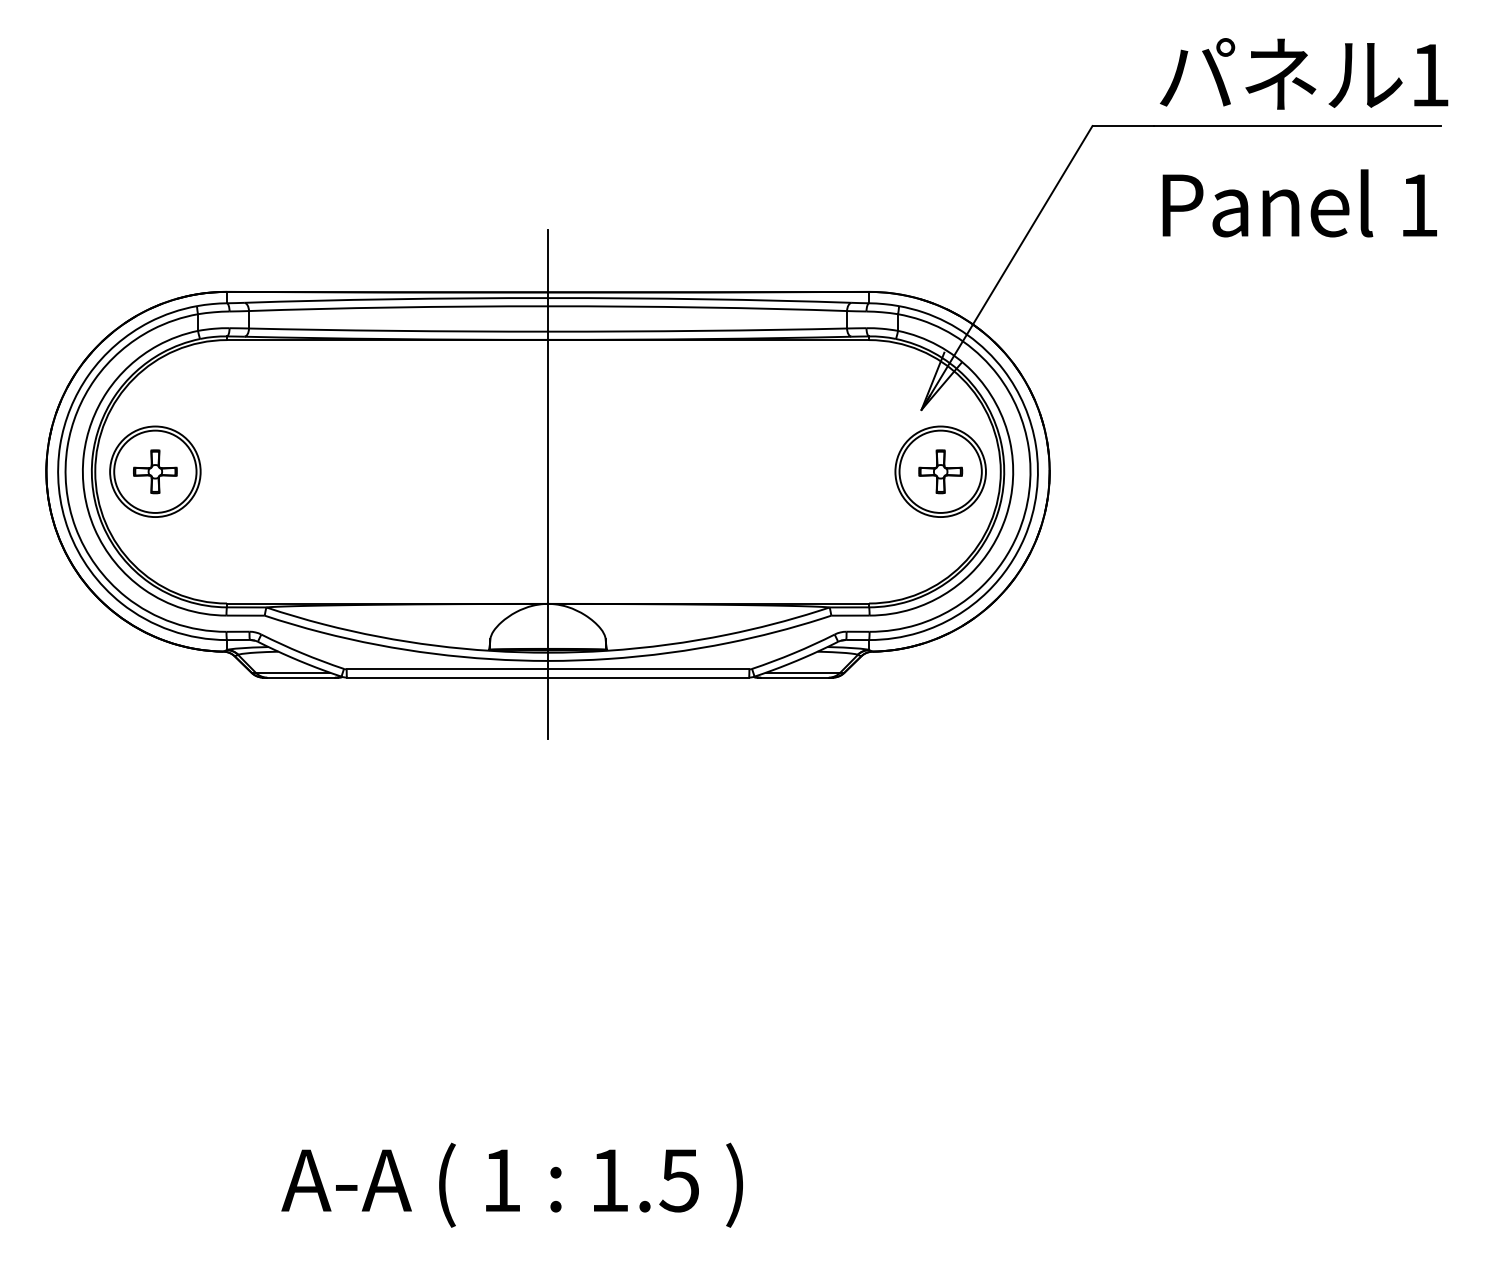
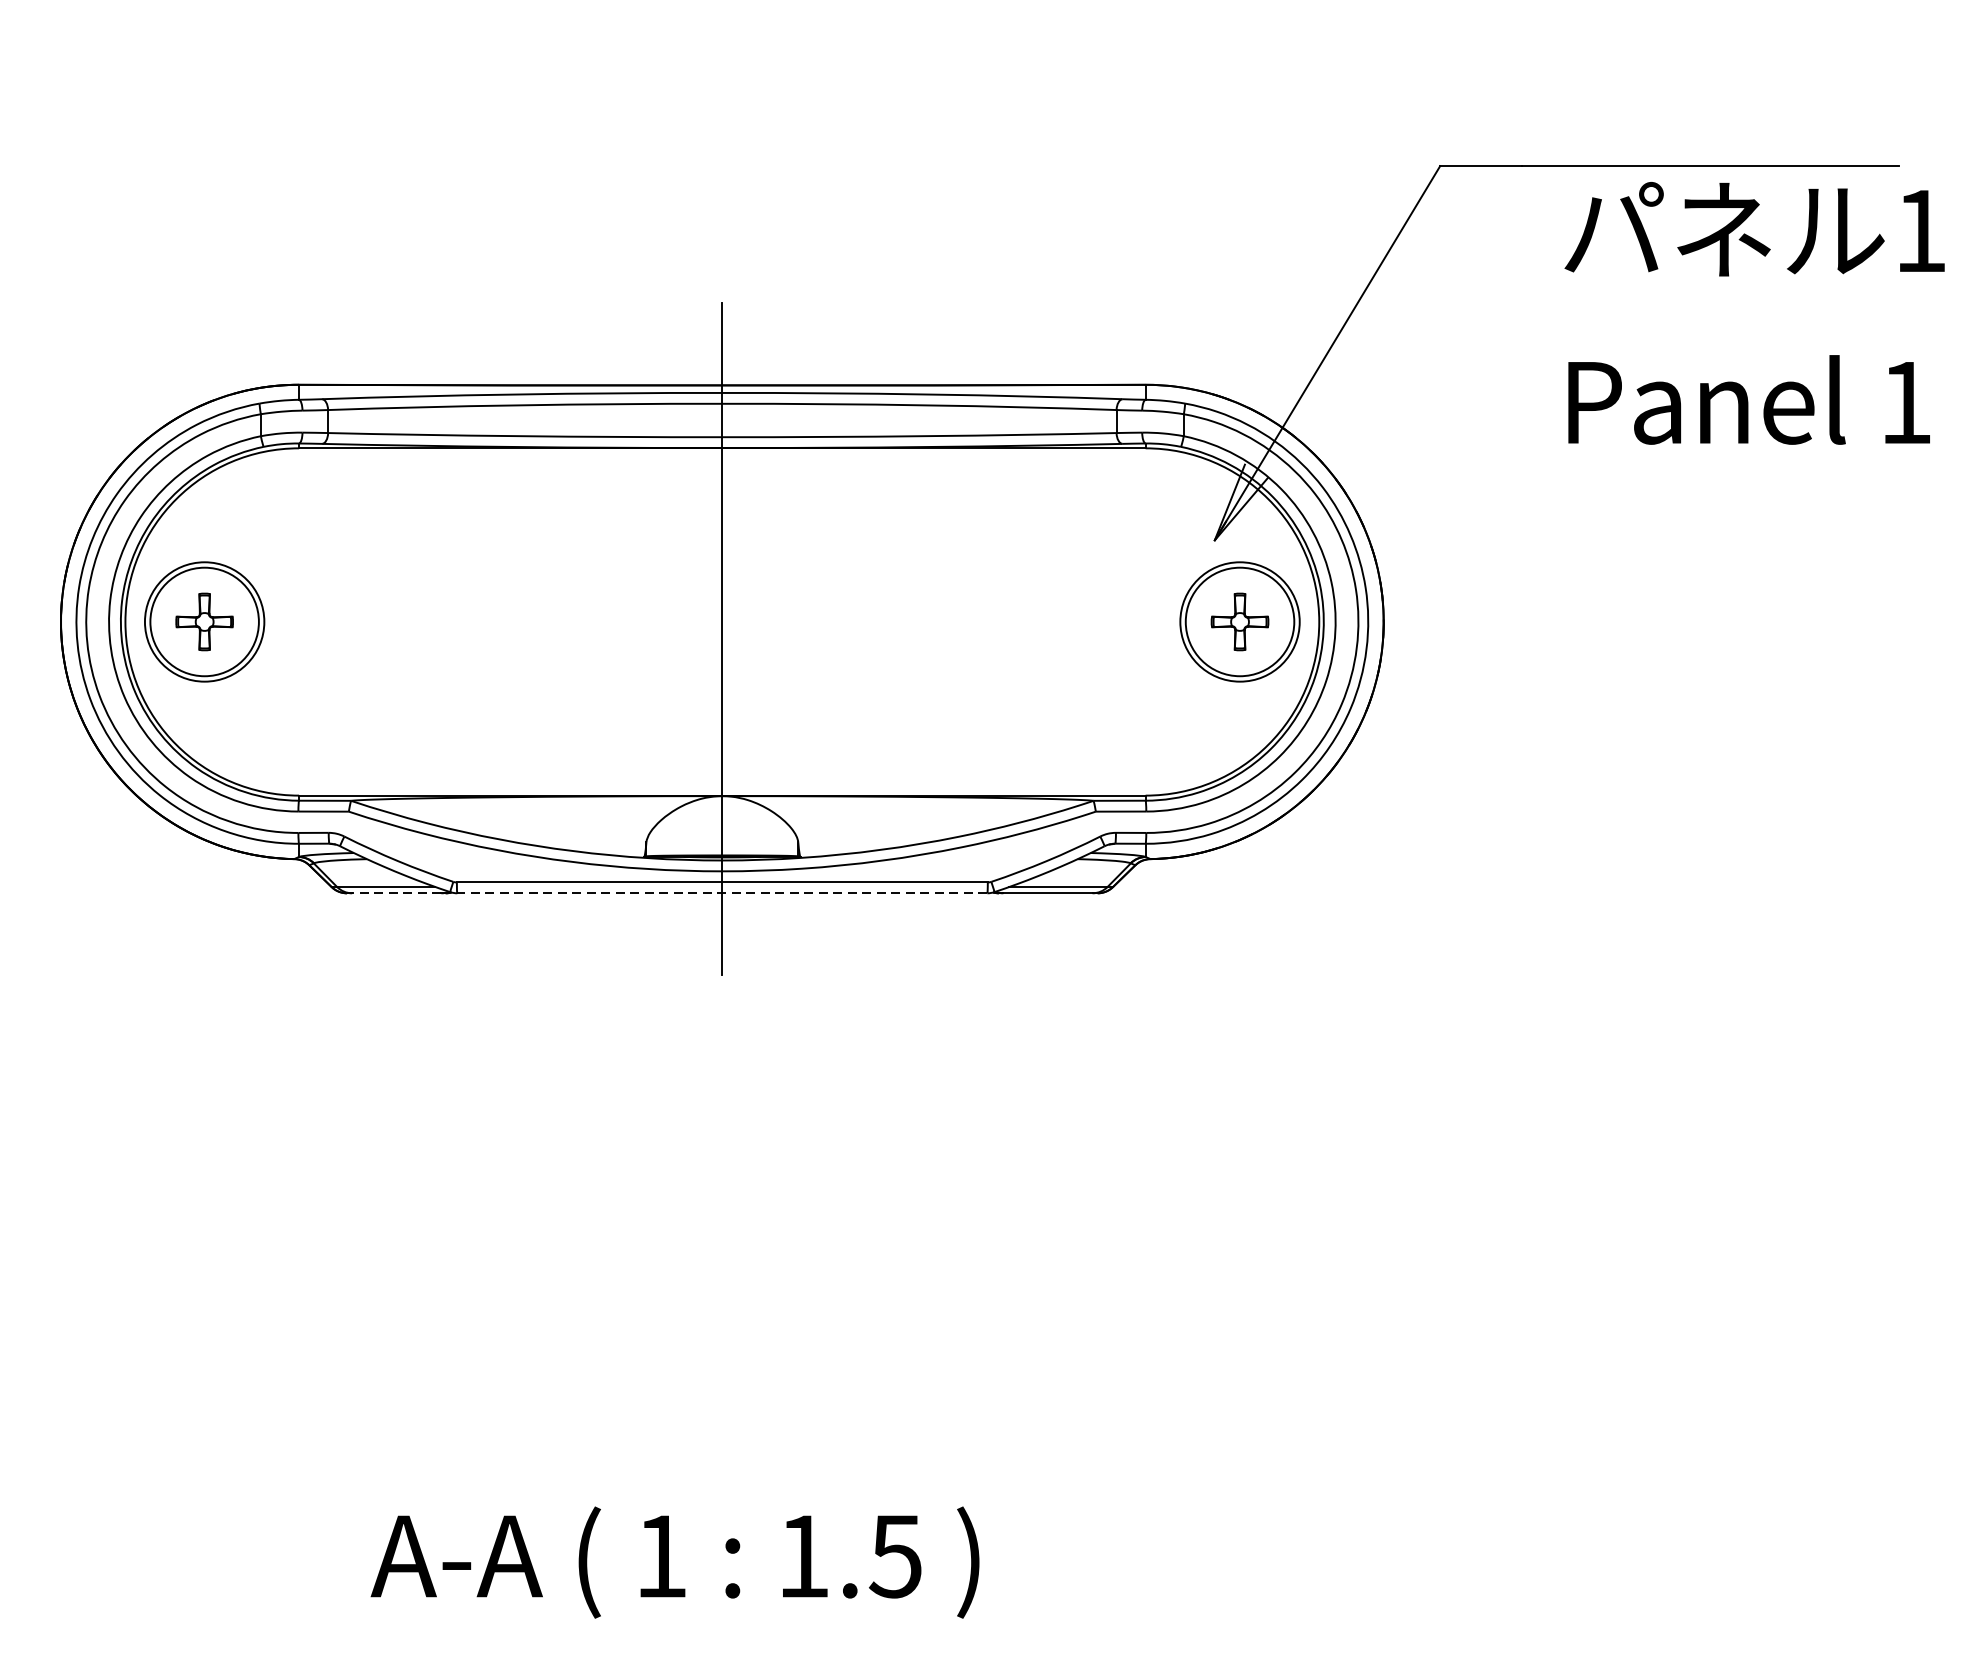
text: (1304, 137) -> (1755, 313), moved
line: (301, 677) -> (397, 893), solid -> dashed
line: (547, 677) -> (721, 893), solid -> dashed

